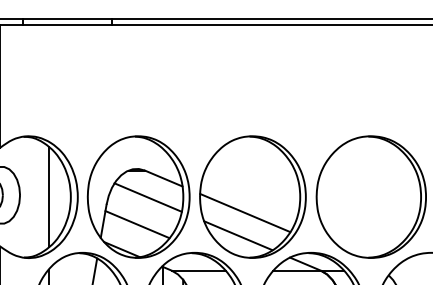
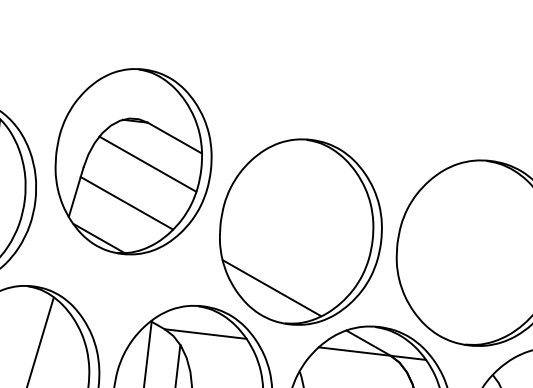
part: (138, 196) -> (133, 160), moved
line: (245, 212) -> (286, 254), removed

